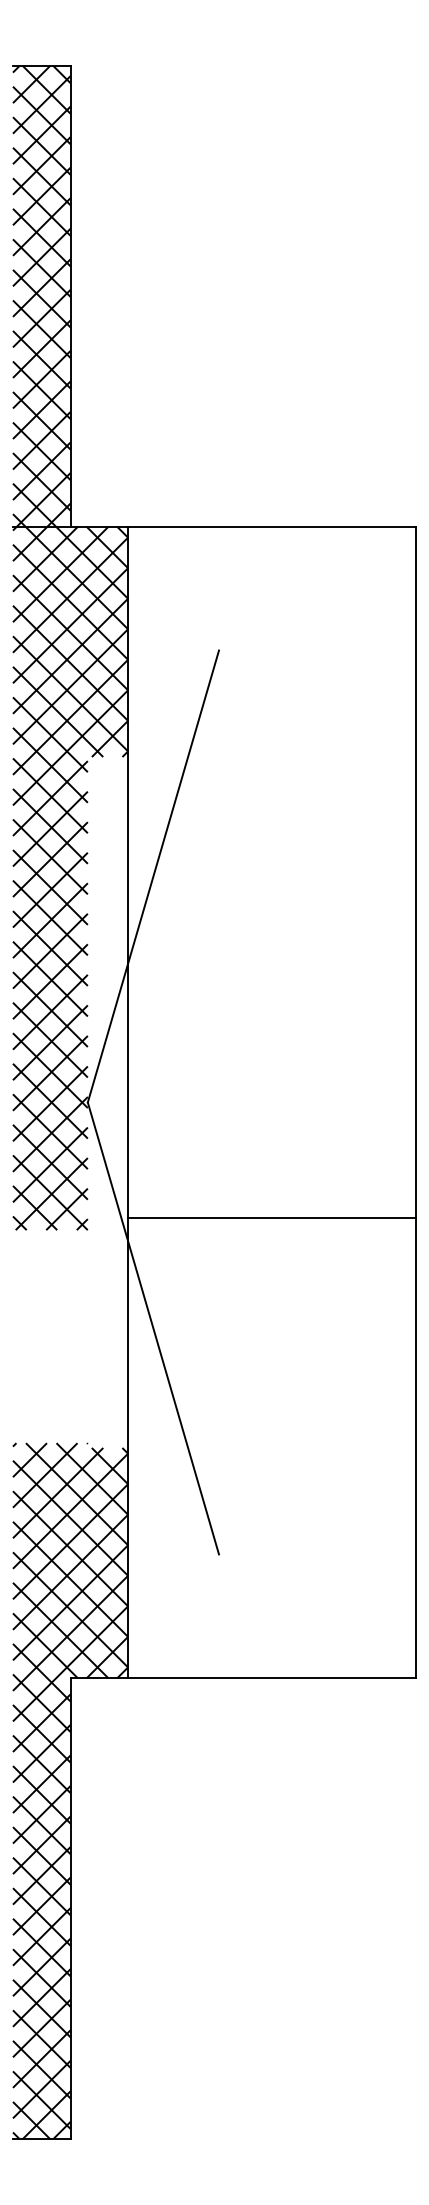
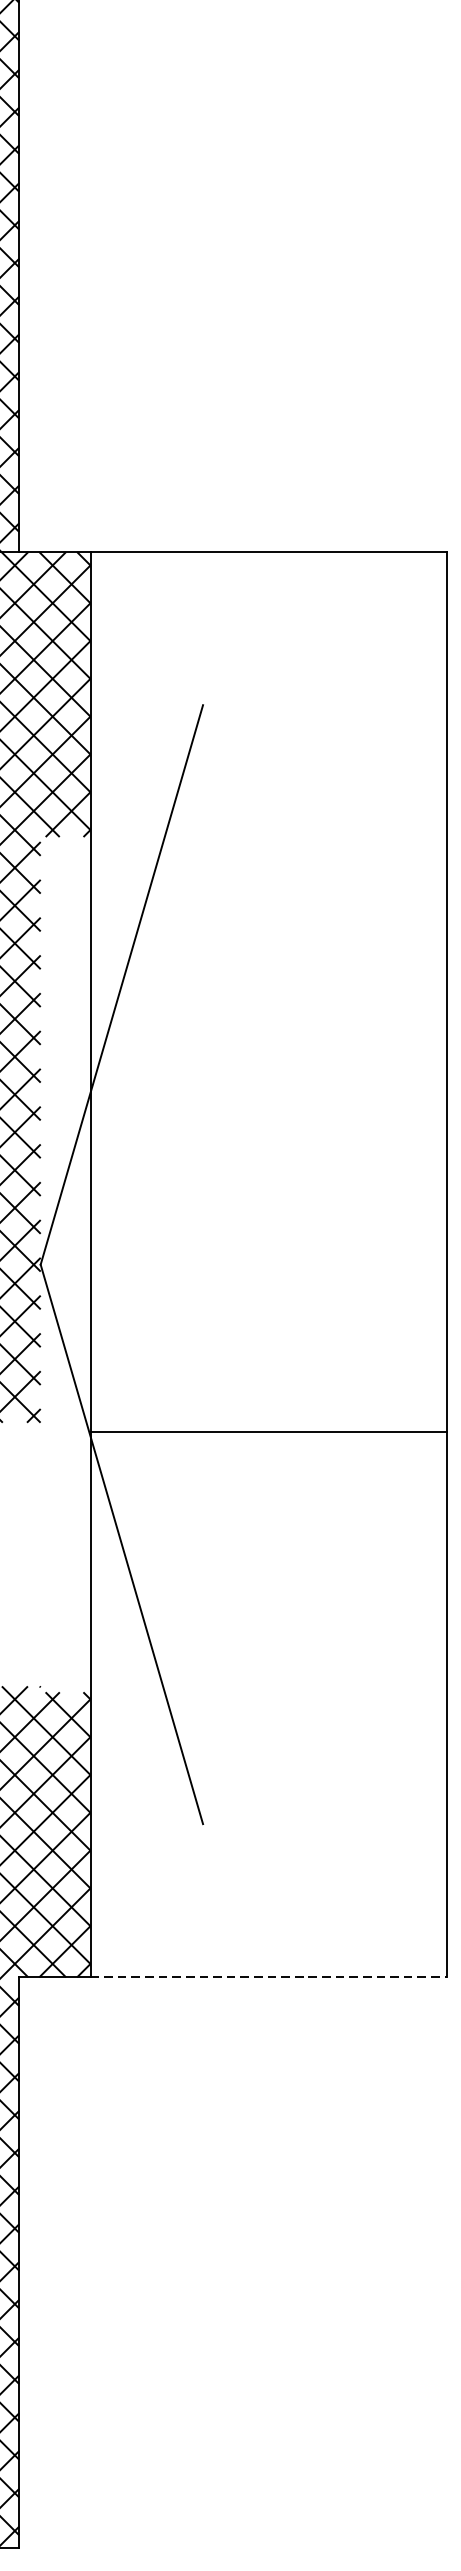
line: (272, 1217) -> (269, 1431), moved
line: (272, 1678) -> (269, 1977), solid -> dashed

